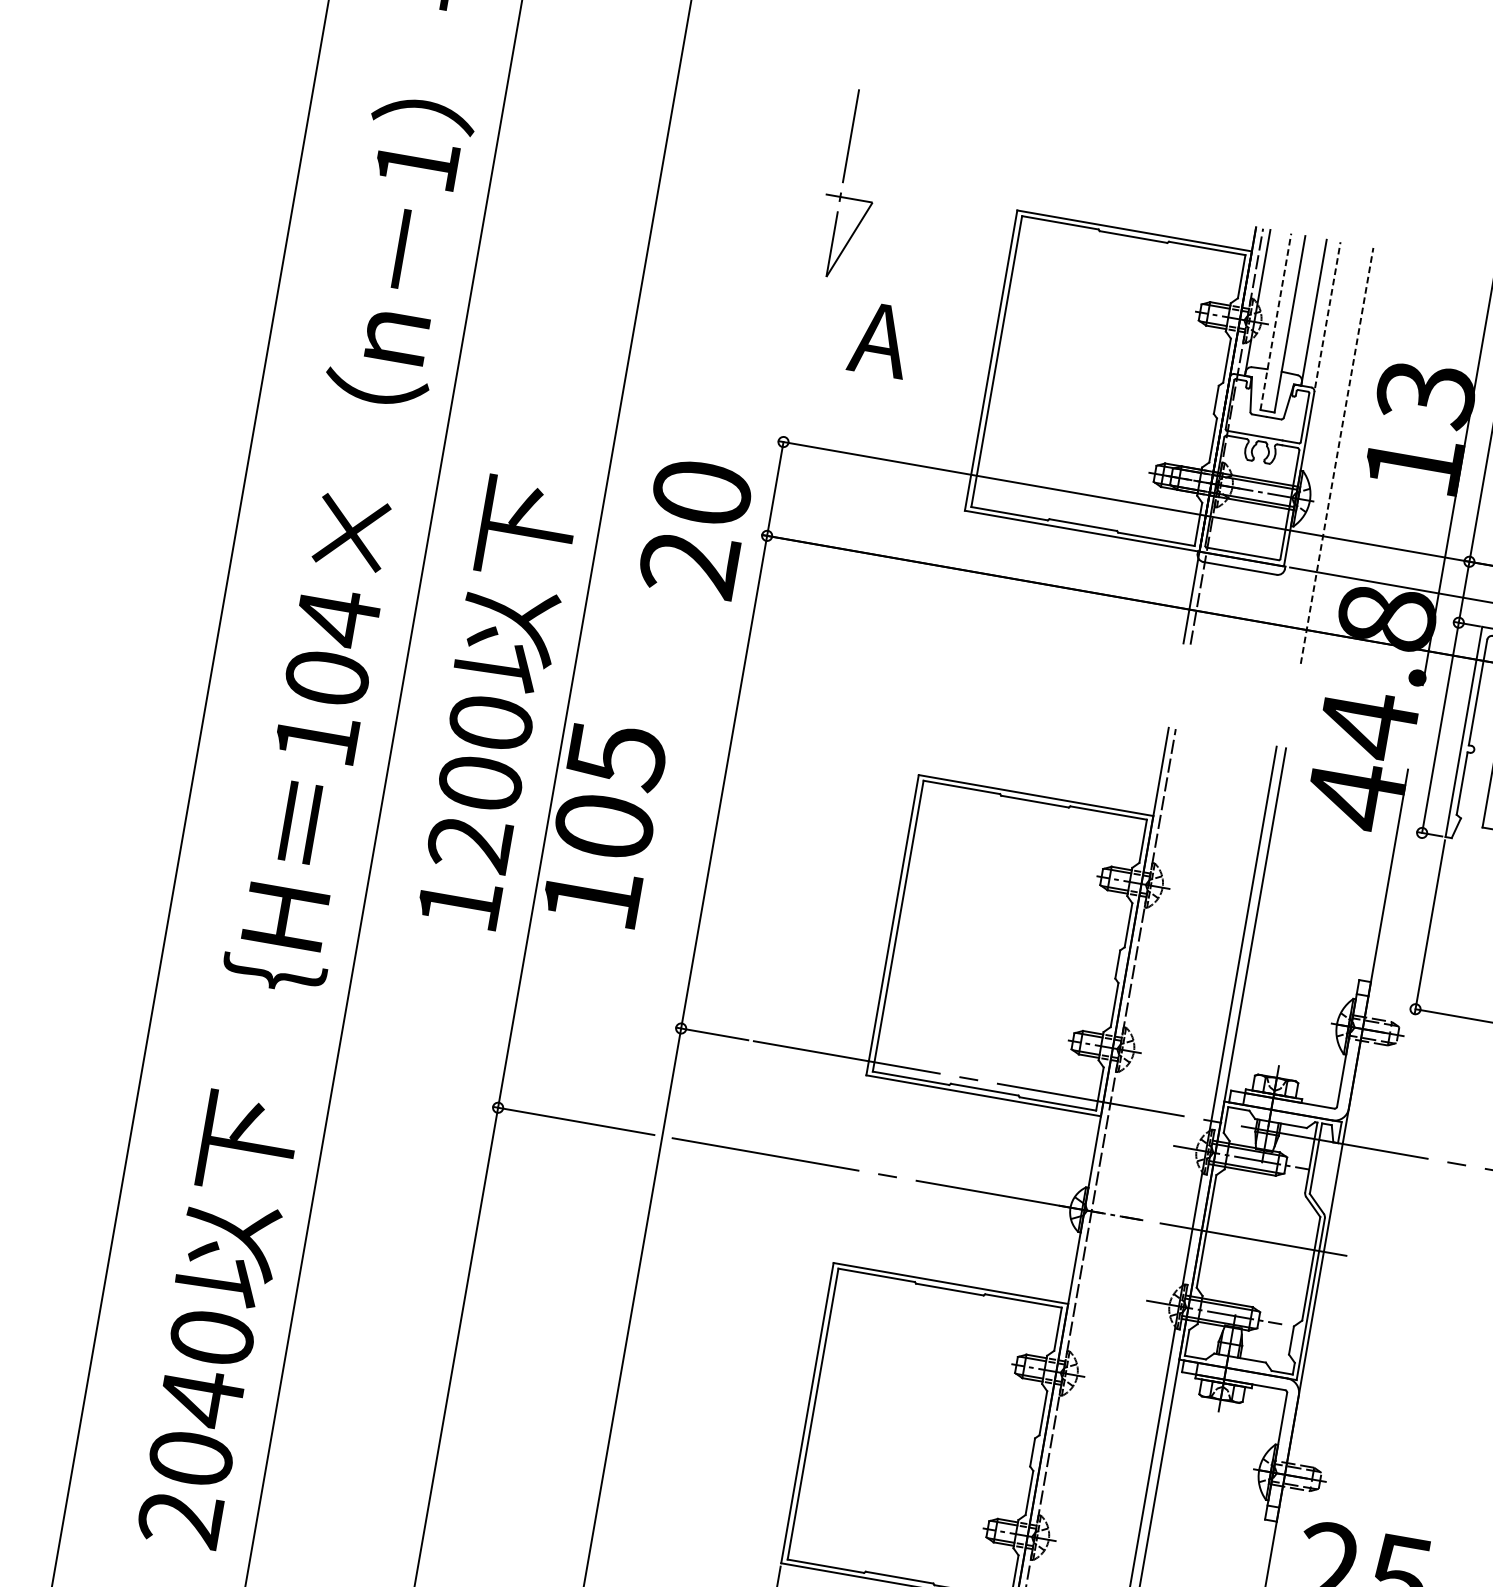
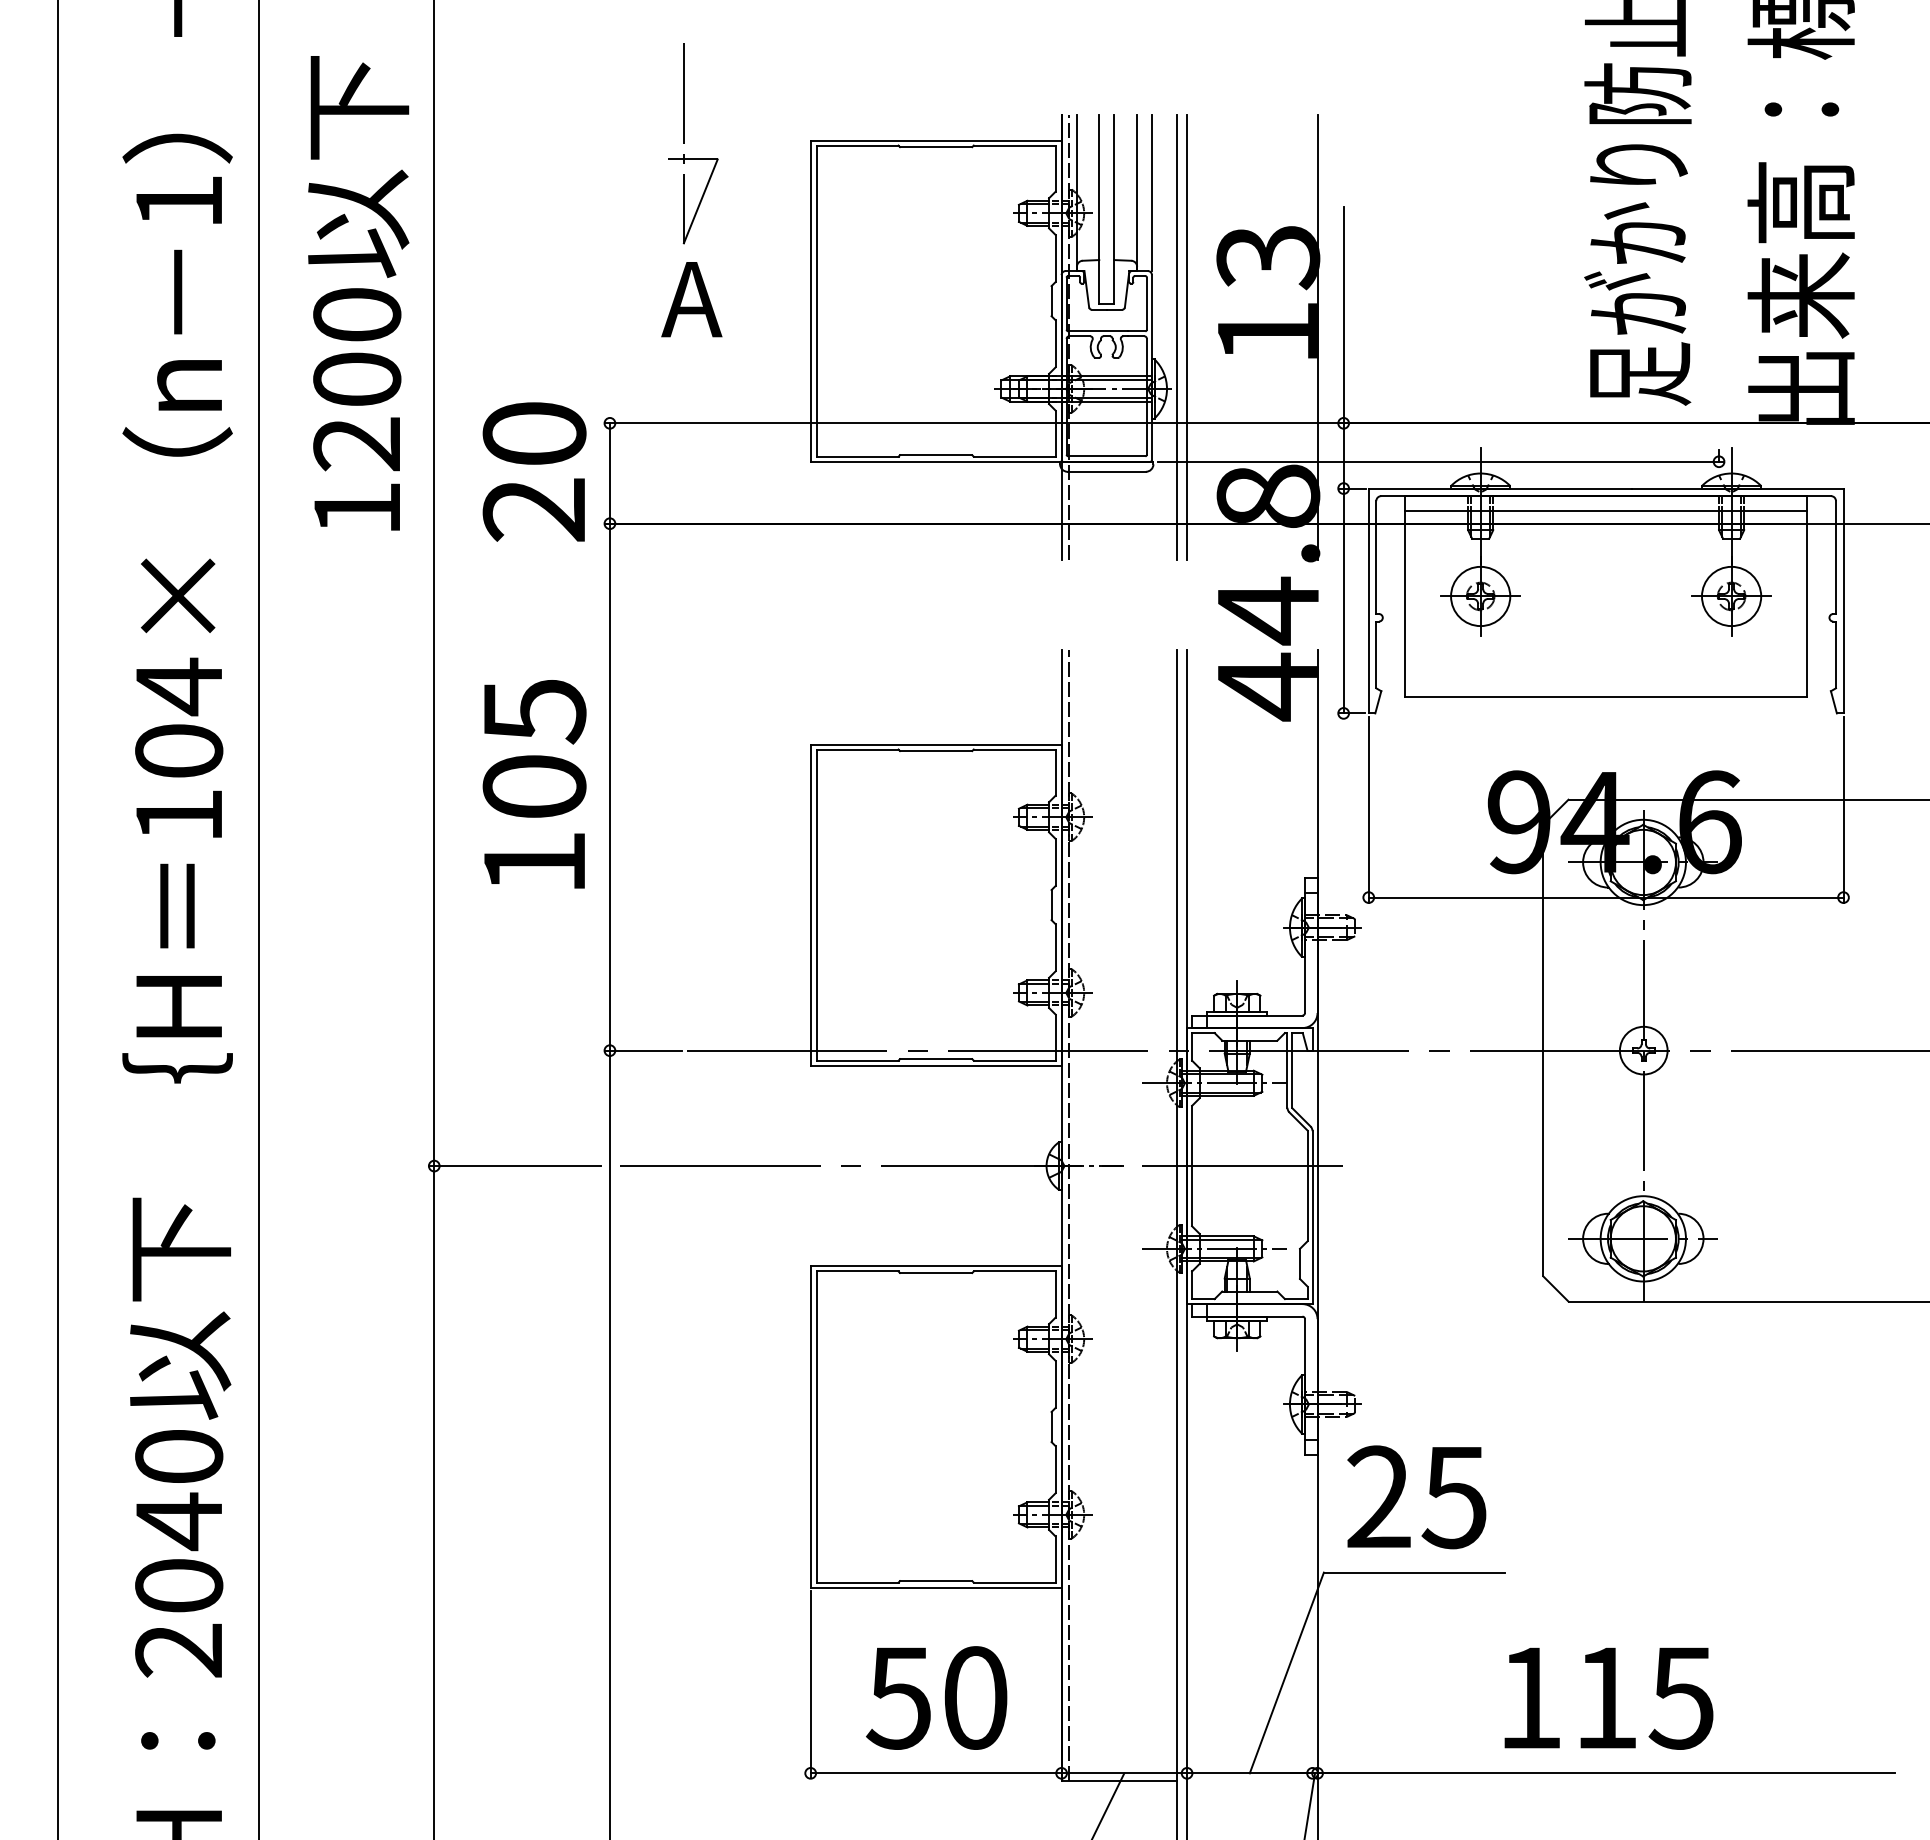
part: (843, 182) -> (684, 143), moved
line: (1327, 314) -> (1151, 192), dashed -> solid
line: (1276, 321) -> (1099, 208), dashed -> solid
line: (1328, 453) -> (1177, 336), added
line: (1337, 455) -> (1187, 336), dashed -> solid
text: (695, 528) -> (534, 471), moved
text: (495, 703) -> (358, 293), moved
text: (604, 824) -> (534, 784), moved

